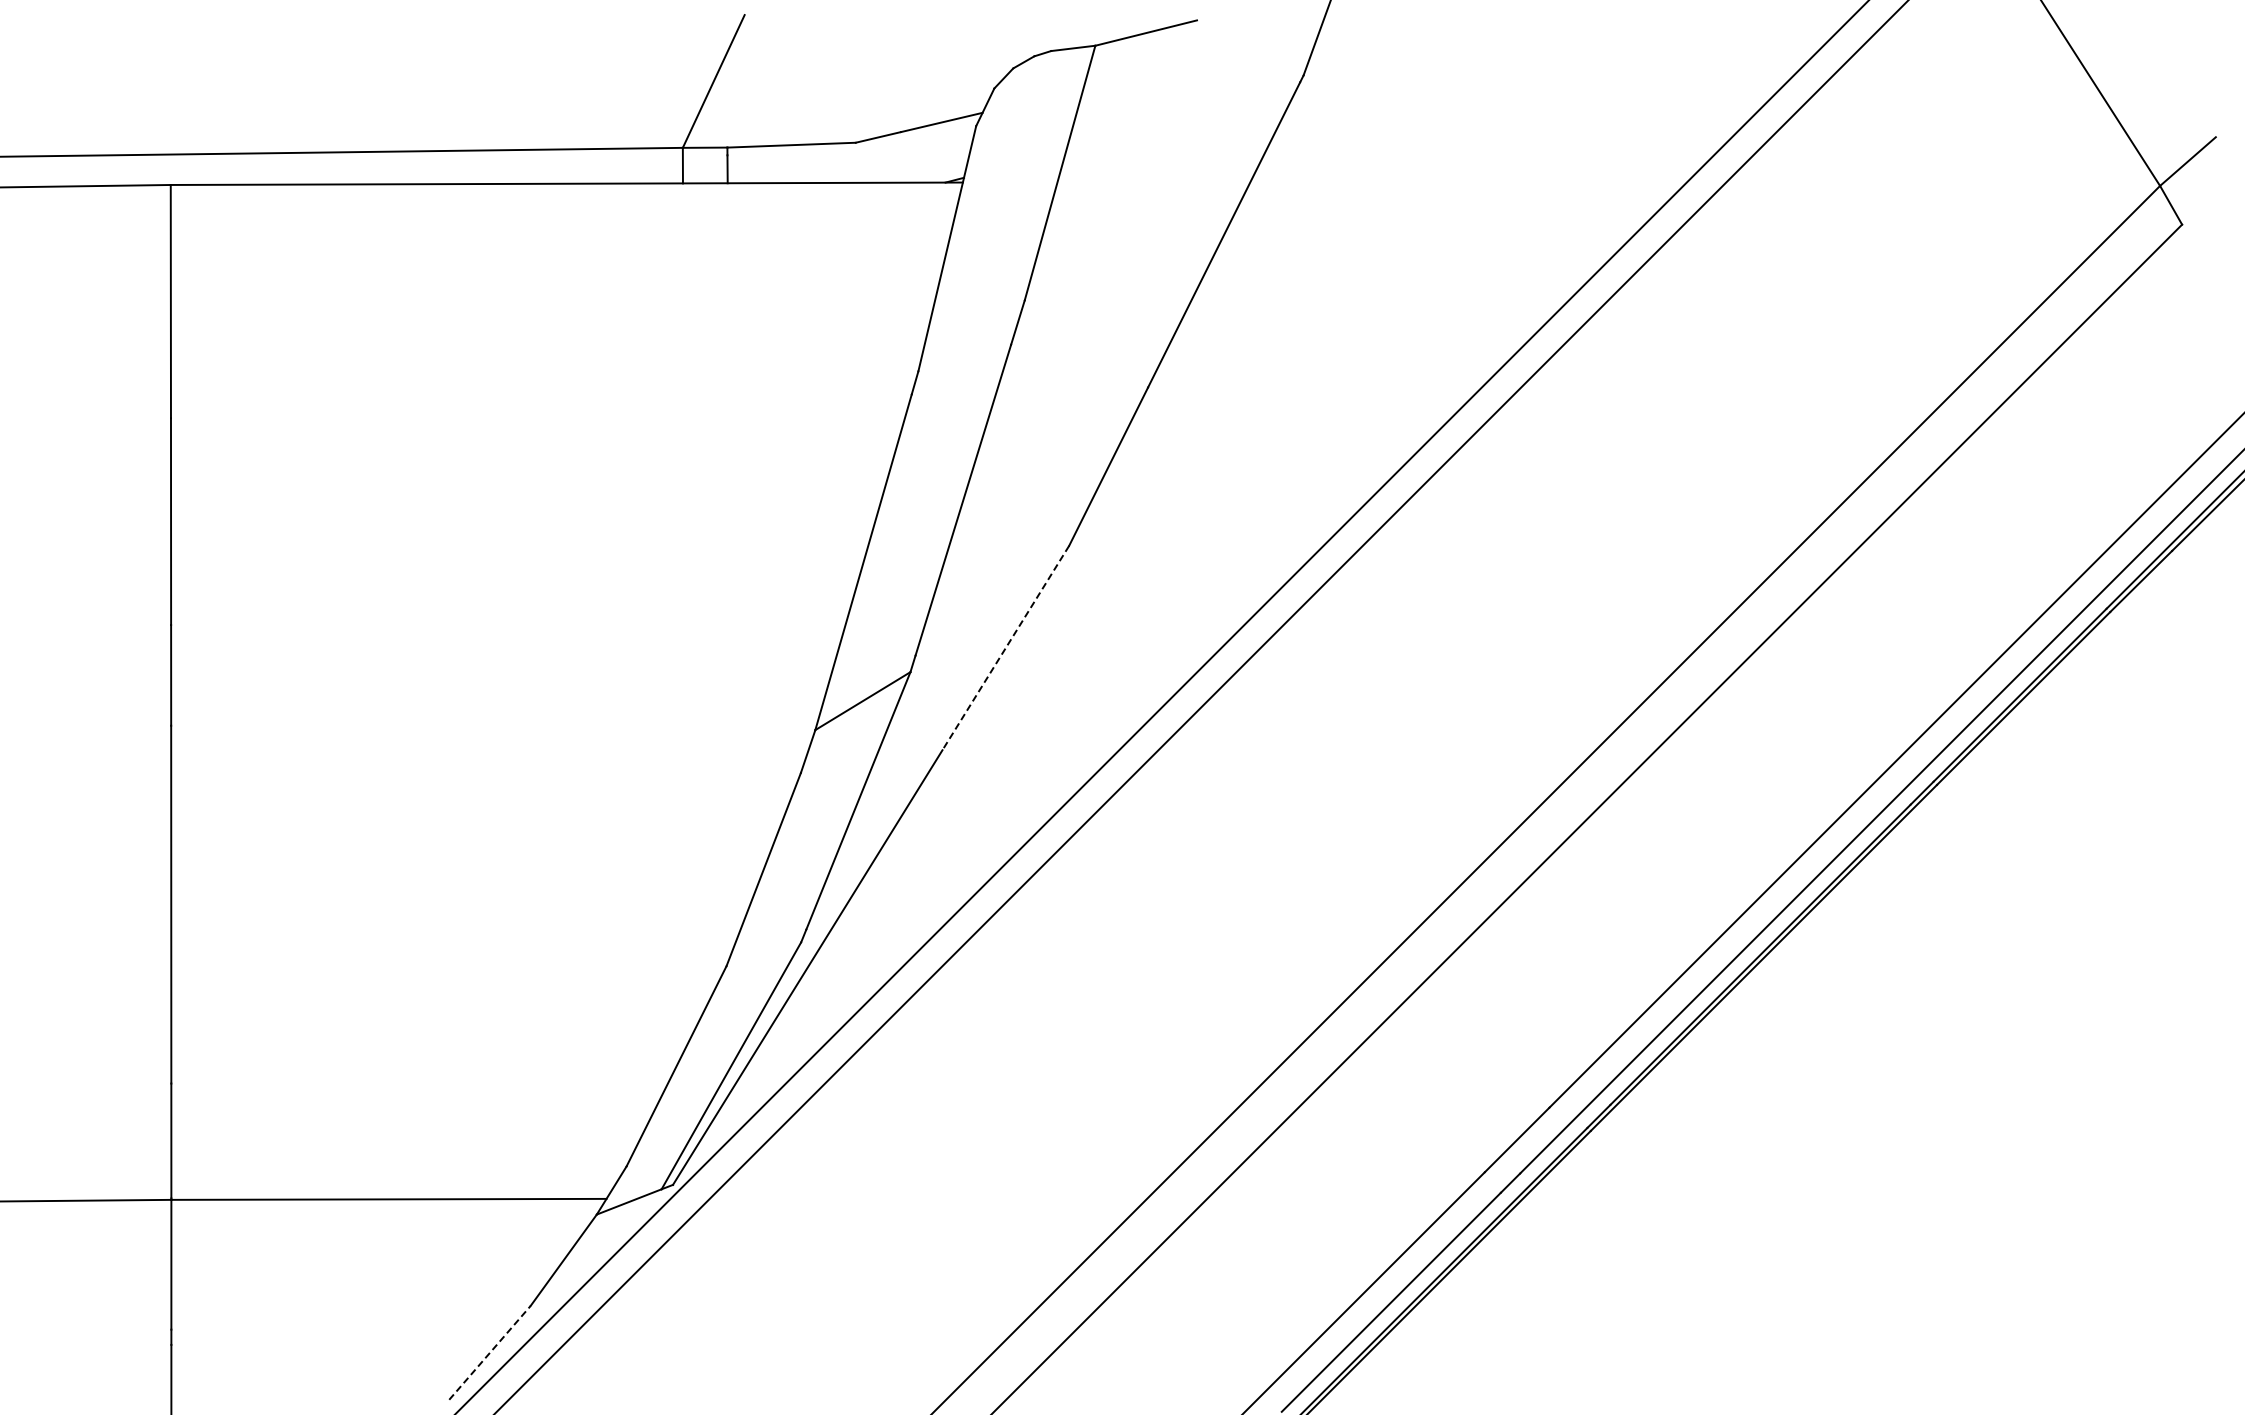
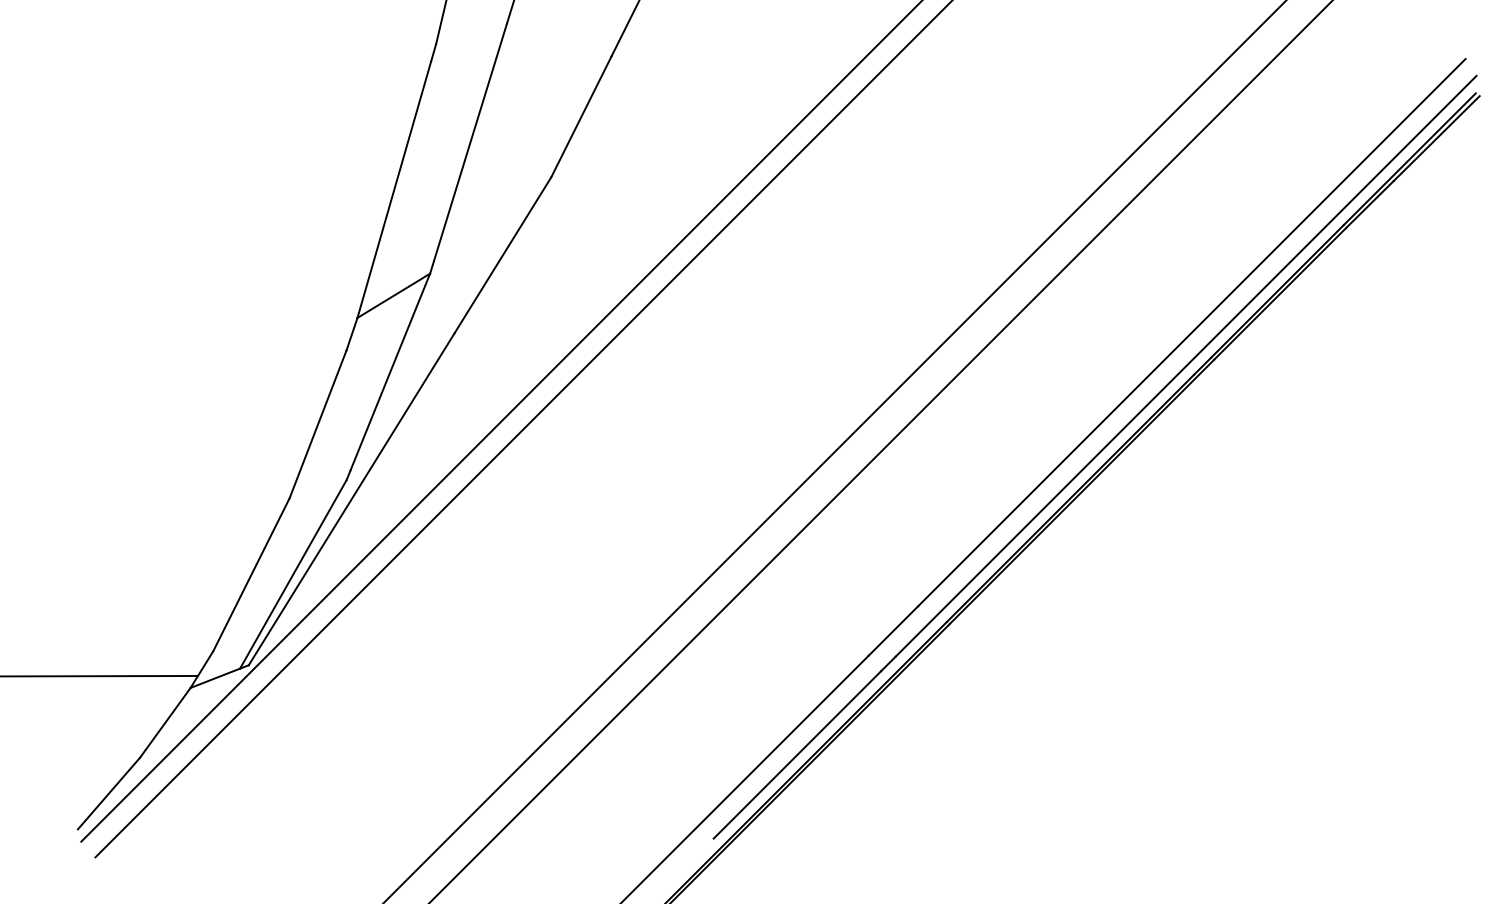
line: (1005, 648) -> (502, 255), dashed -> solid
line: (490, 1352) -> (109, 793), dashed -> solid

